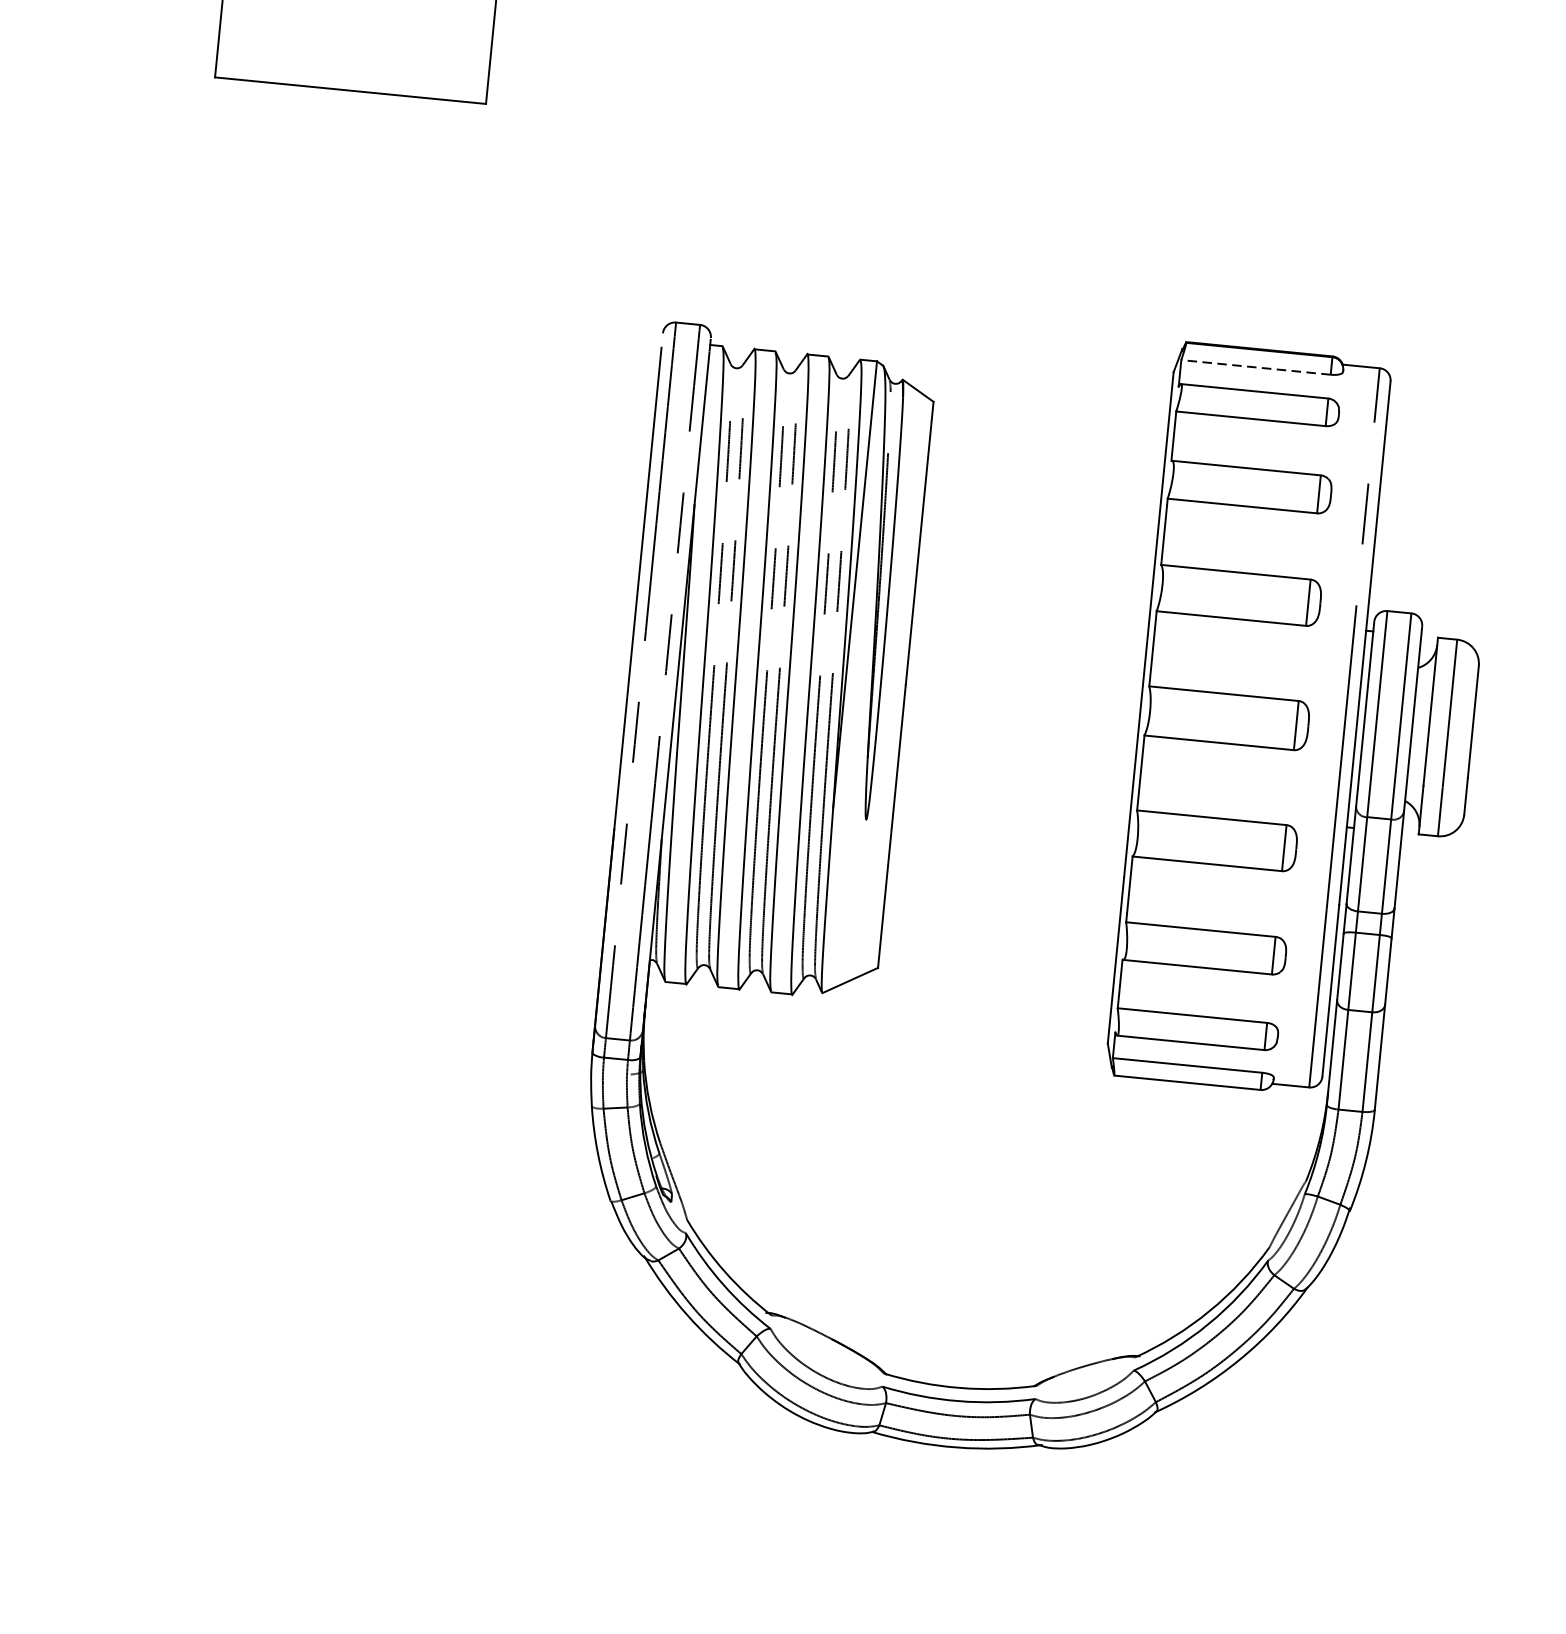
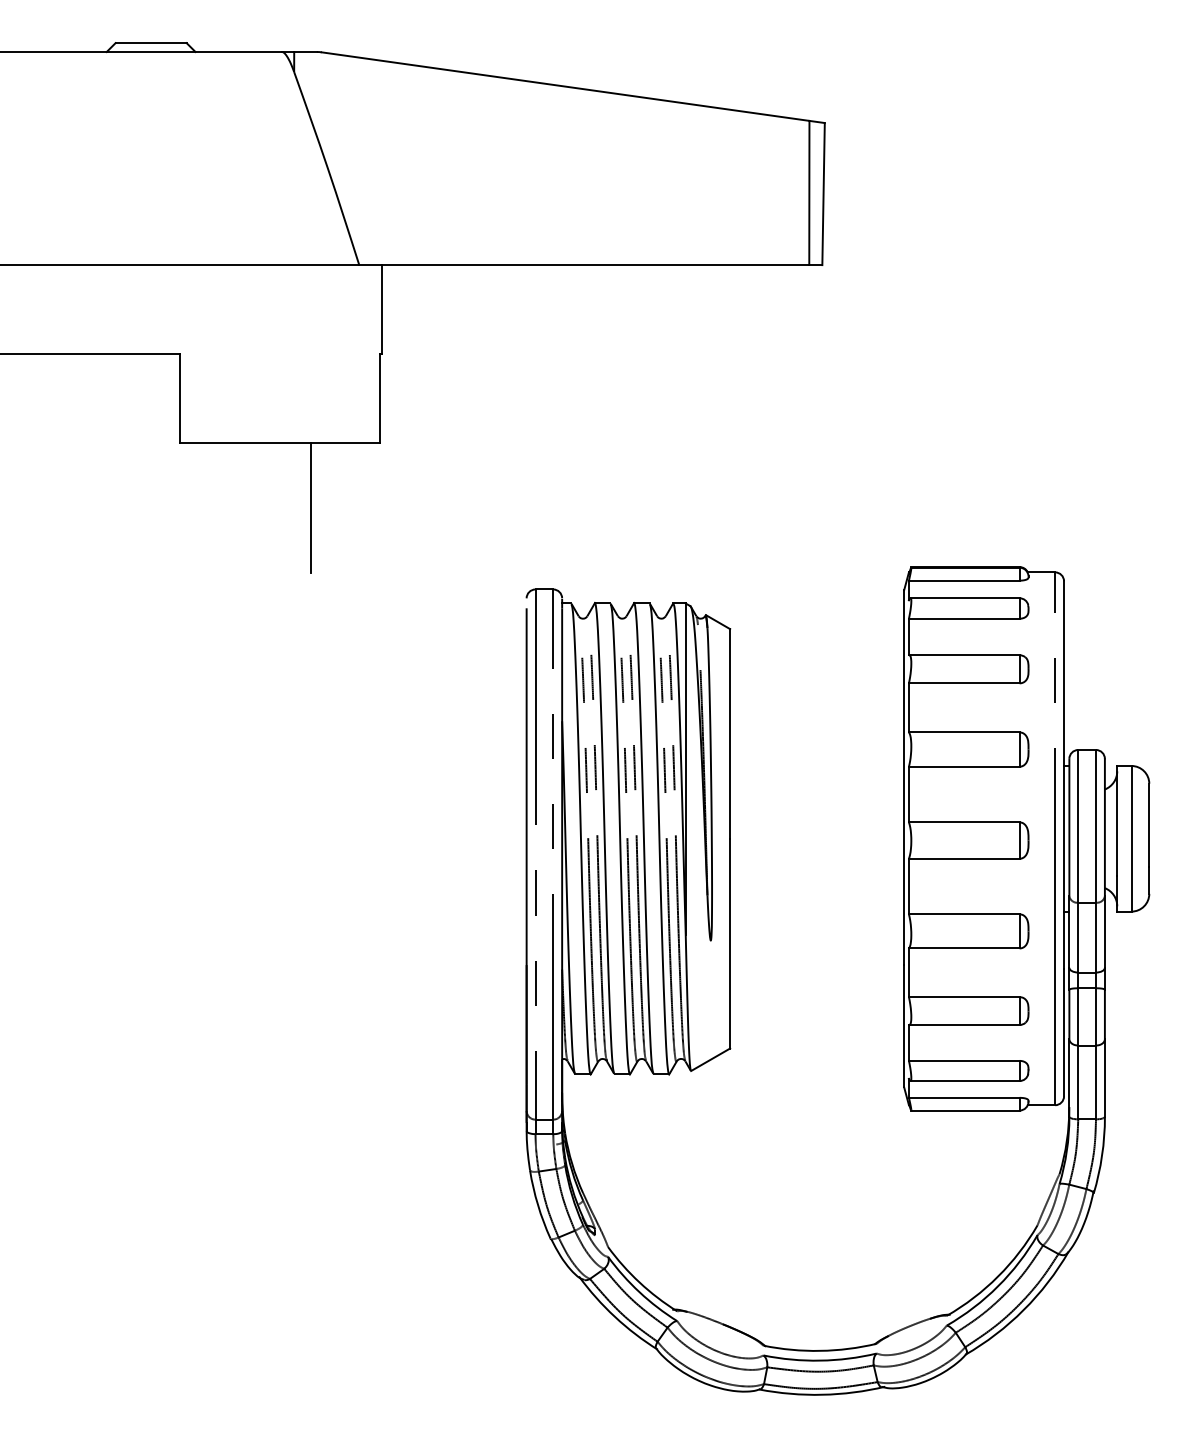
line: (383, 182) -> (310, 507), added
line: (1254, 367) -> (963, 580), dashed -> solid

